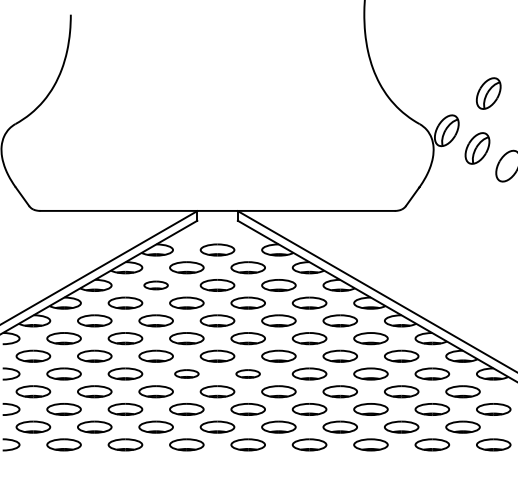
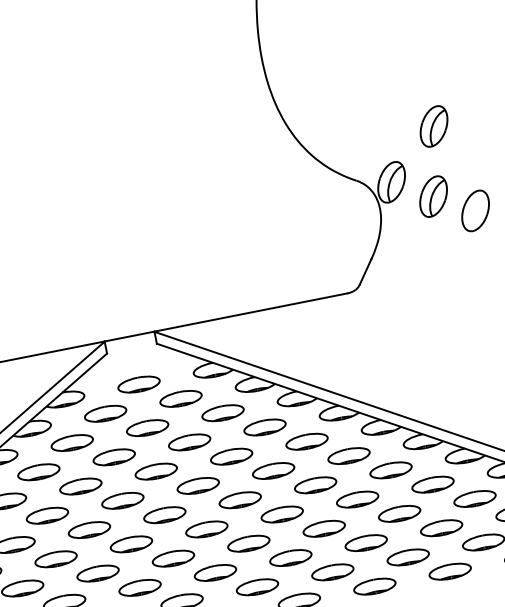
part: (155, 285) -> (71, 443), size x1.43
part: (186, 373) -> (130, 543), size x1.43
part: (247, 373) -> (205, 528), size x1.43

